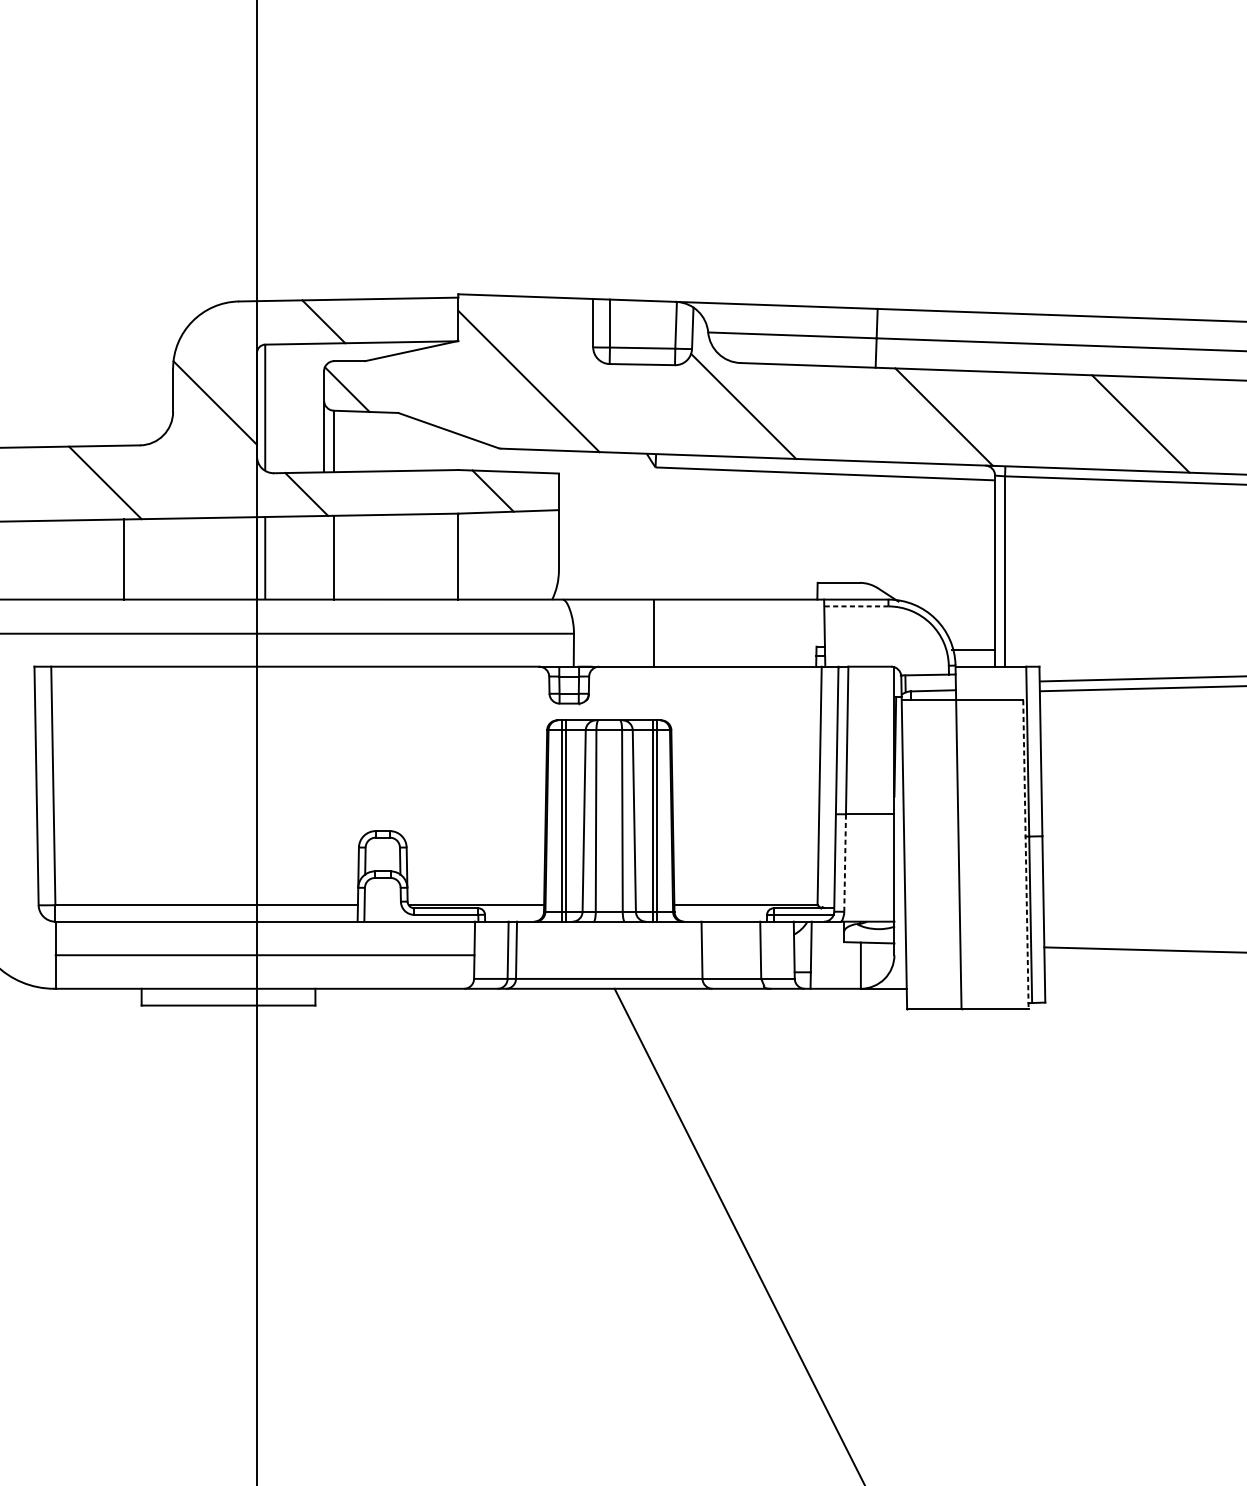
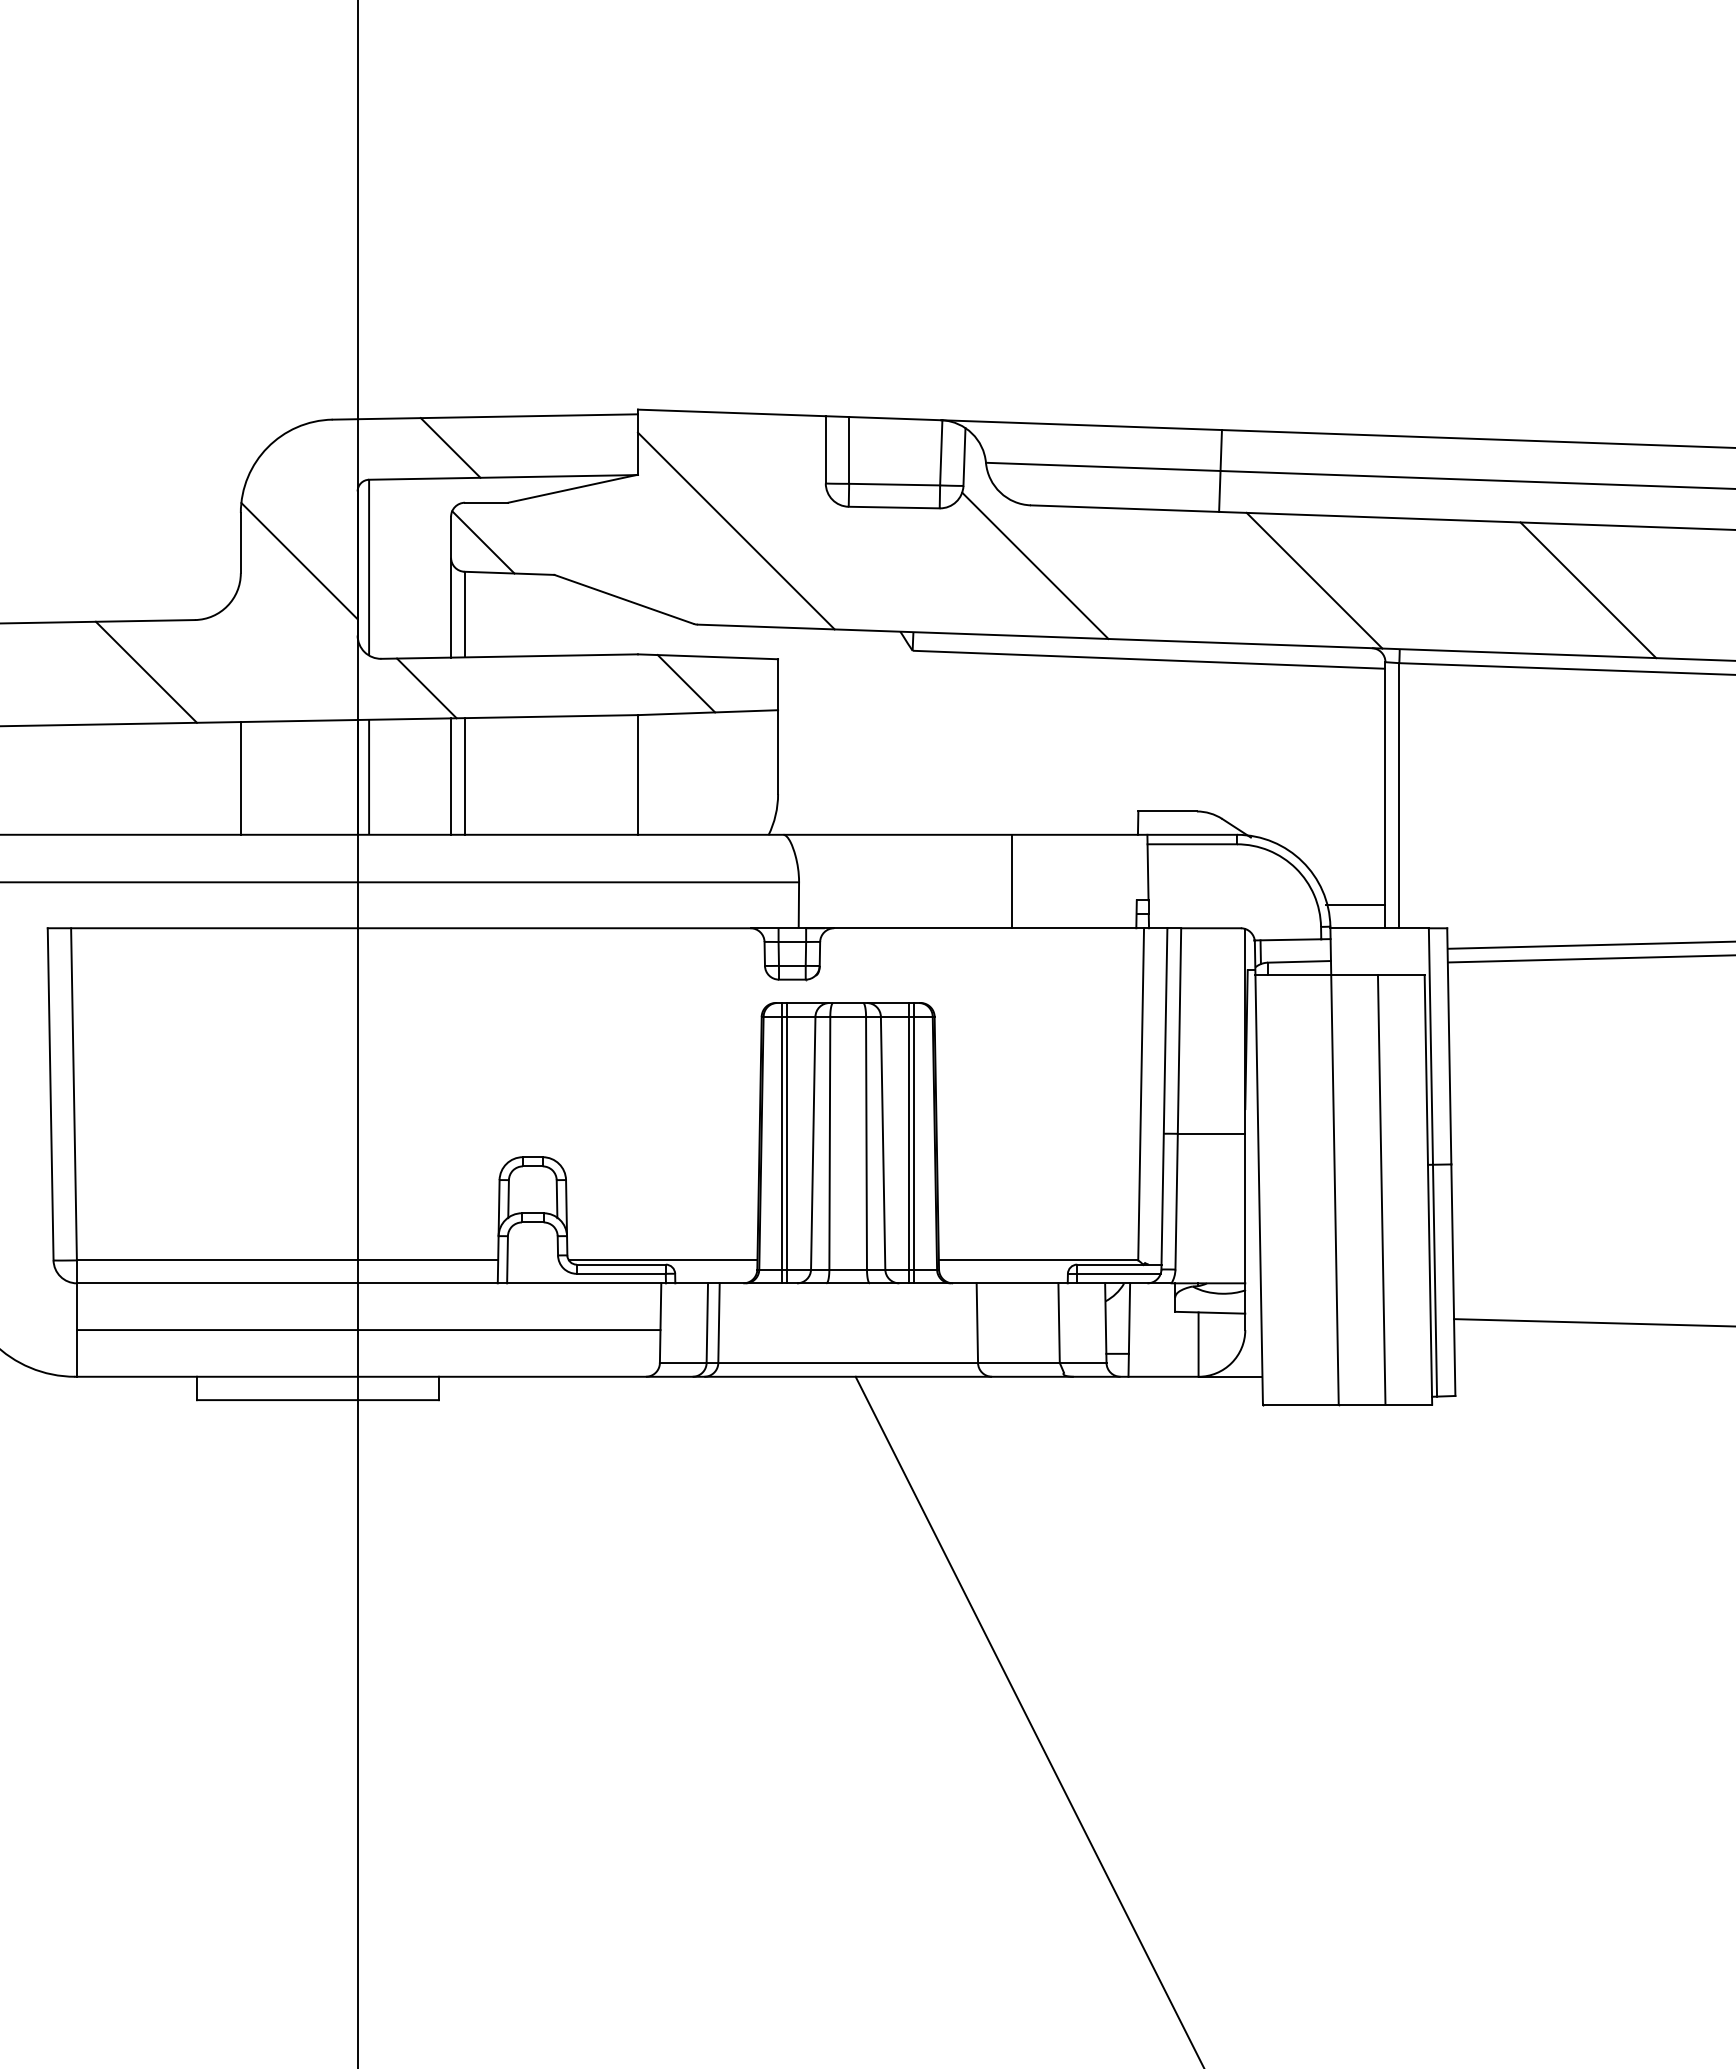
line: (324, 557) -> (451, 776), added
line: (123, 559) -> (240, 778), moved
line: (856, 606) -> (1192, 844), dashed -> solid
line: (654, 633) -> (1011, 881), moved
line: (992, 854) -> (1381, 1189), added
line: (1025, 854) -> (1428, 1189), dashed -> solid
line: (845, 862) -> (1176, 1201), dashed -> solid

